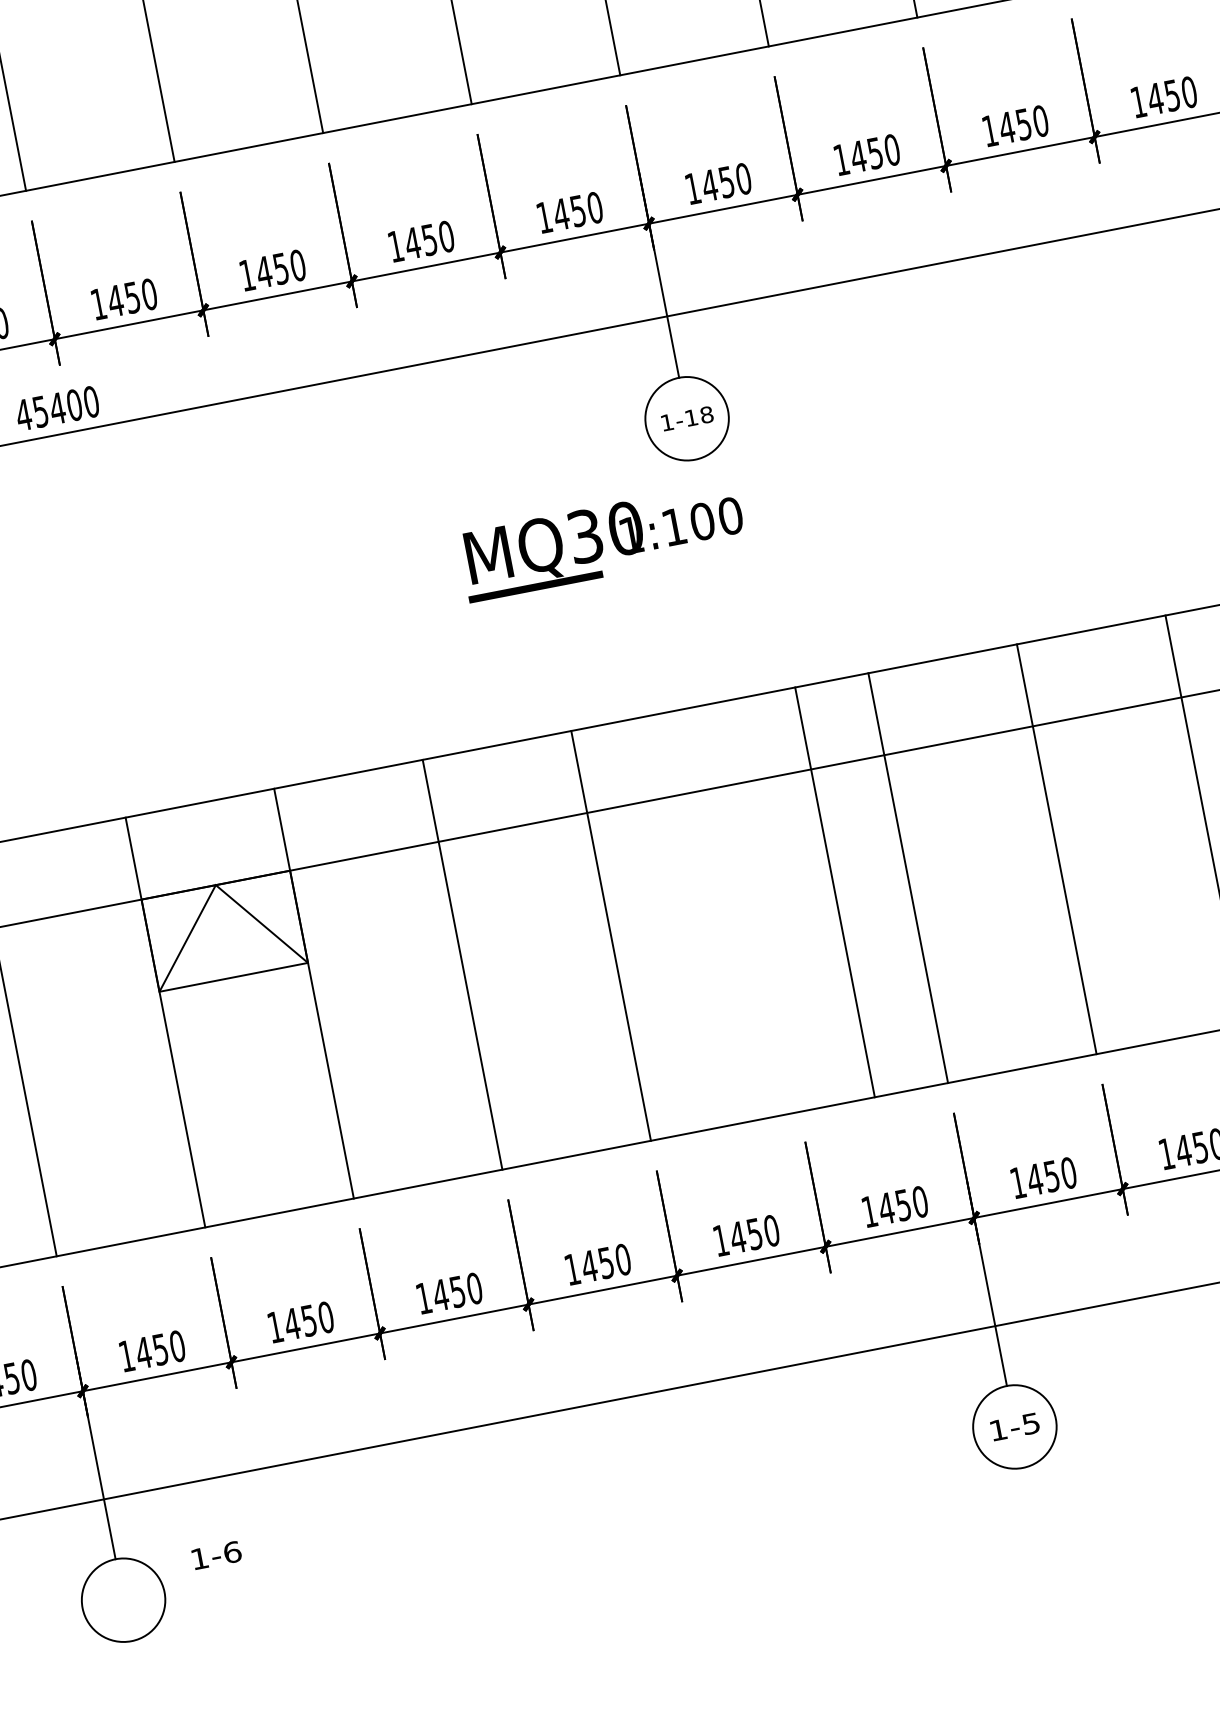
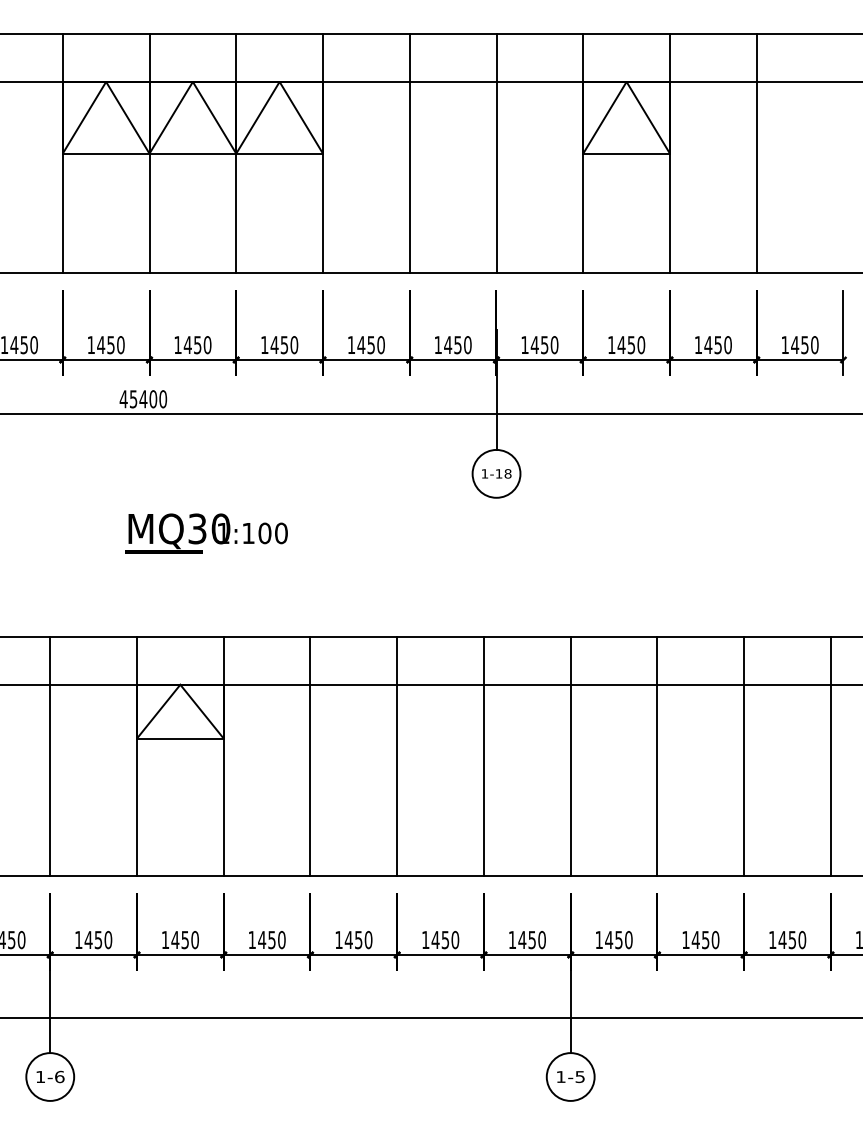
text: (602, 541) -> (206, 533), moved
line: (834, 892) -> (483, 756), moved
text: (216, 1554) -> (50, 1076), moved

